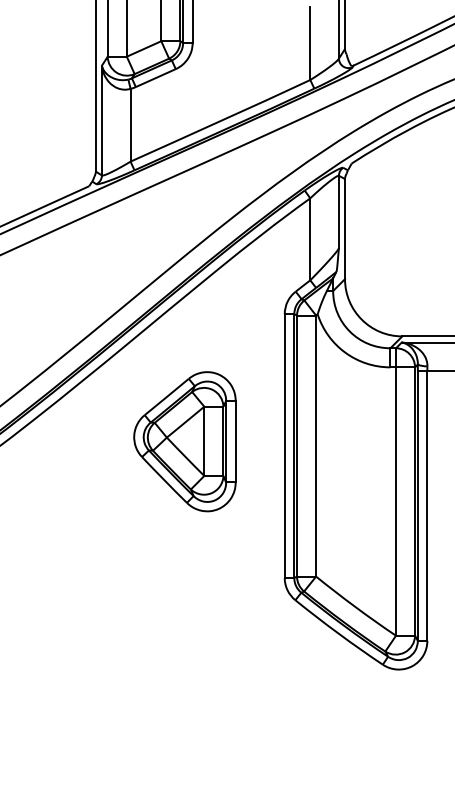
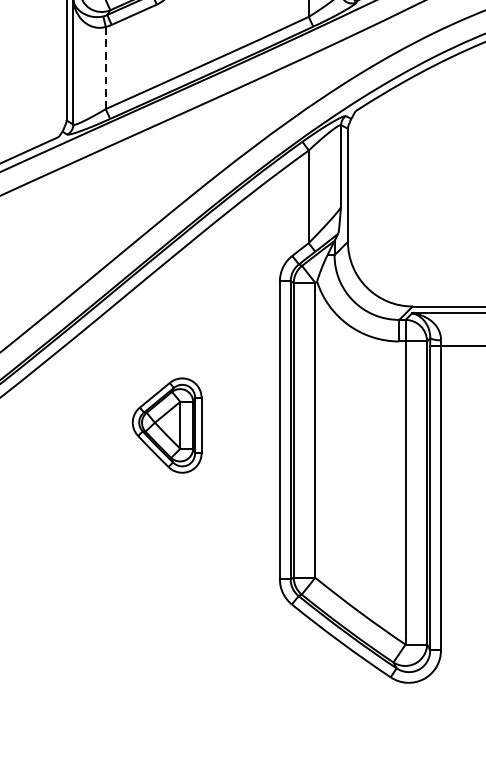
line: (130, 125) -> (105, 68), solid -> dashed
part: (184, 441) -> (166, 425), size x0.6

